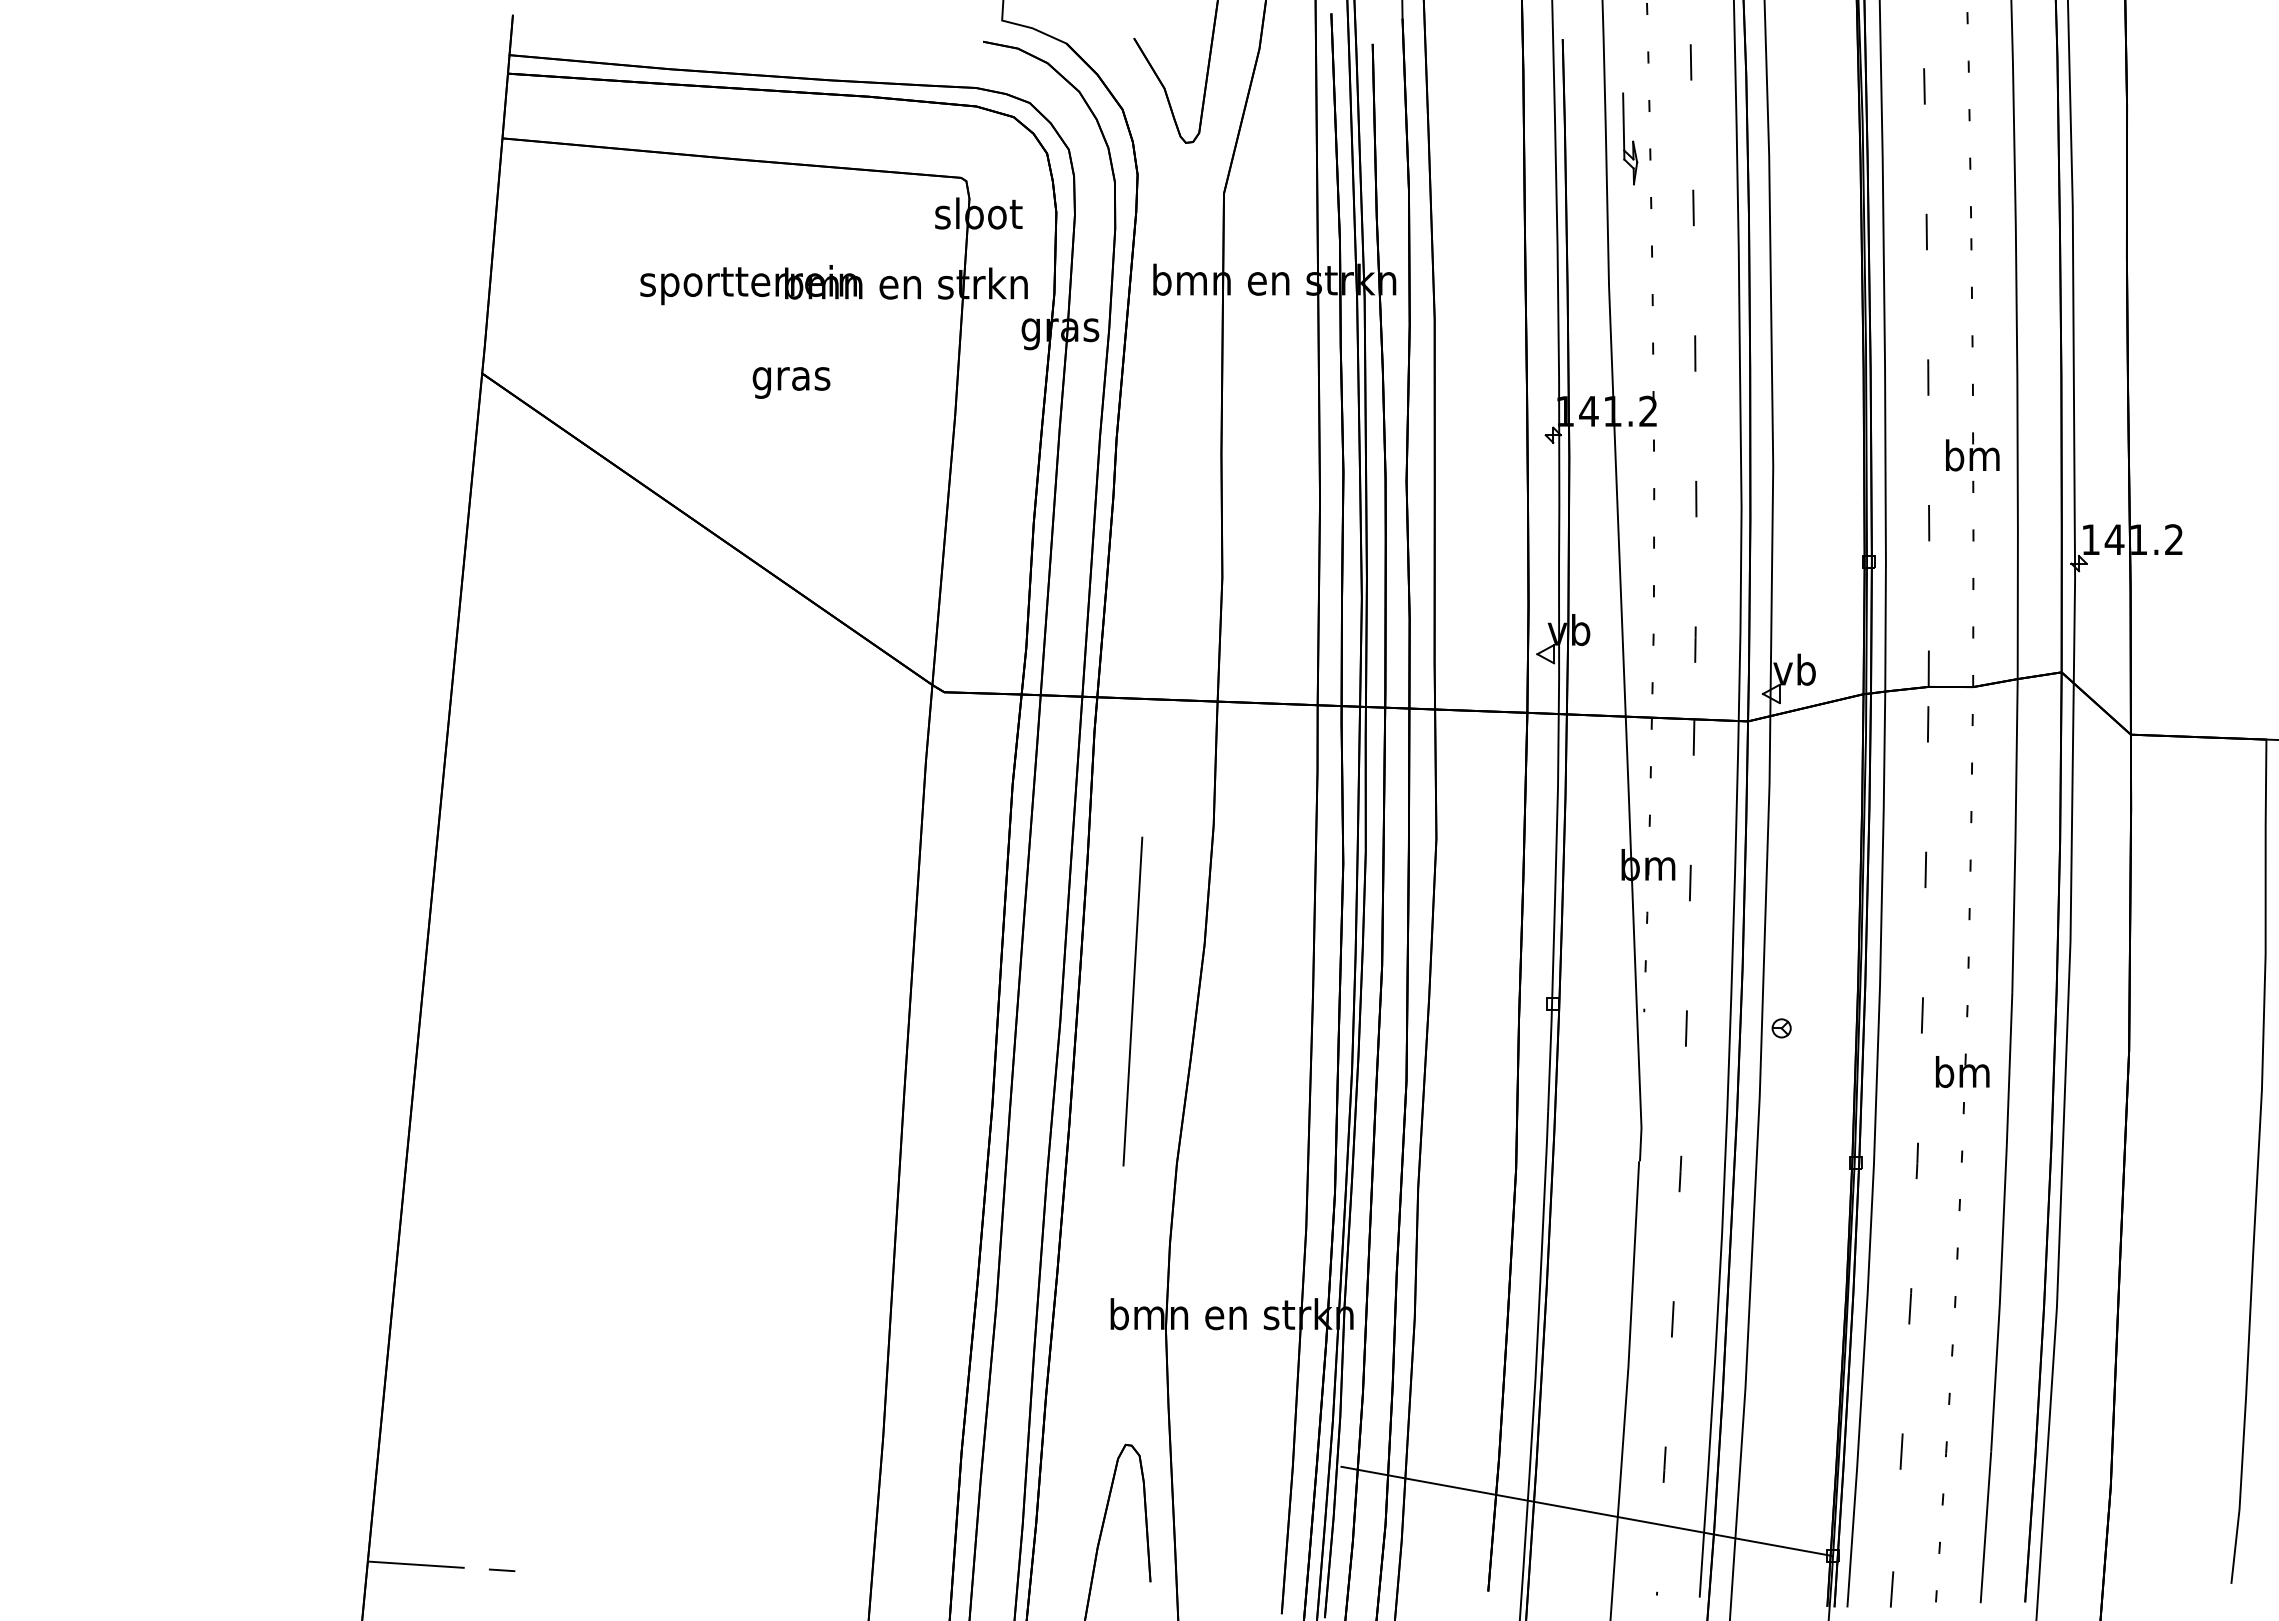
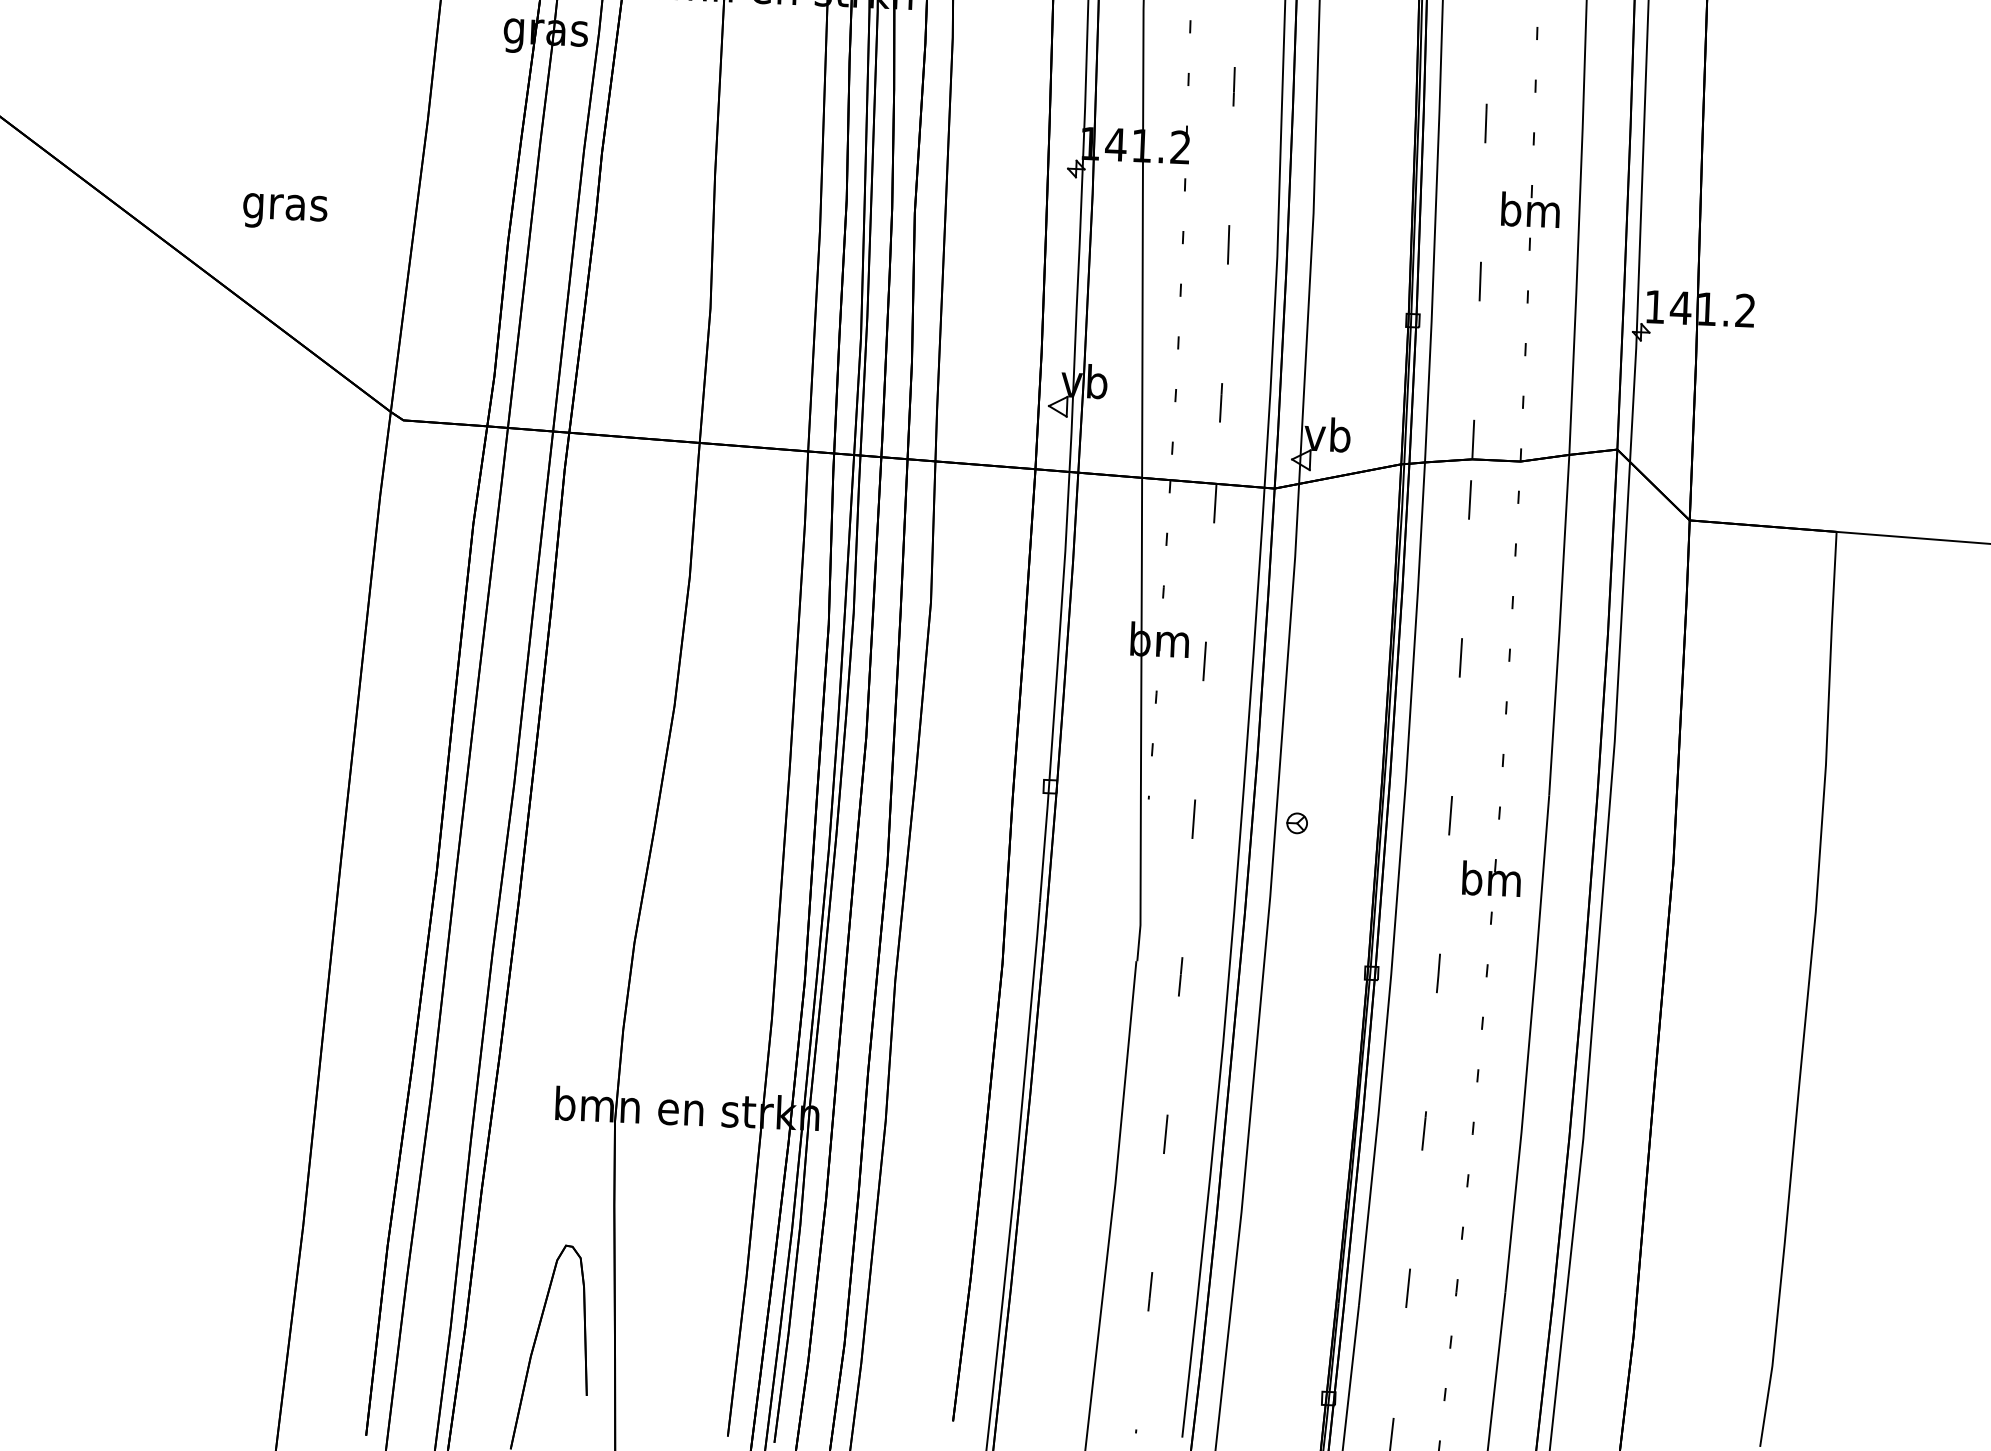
text: (791, 382) -> (285, 211), moved
line: (1132, 1001) -> (593, 764), removed
line: (1586, 1511) -> (1063, 1338), removed

